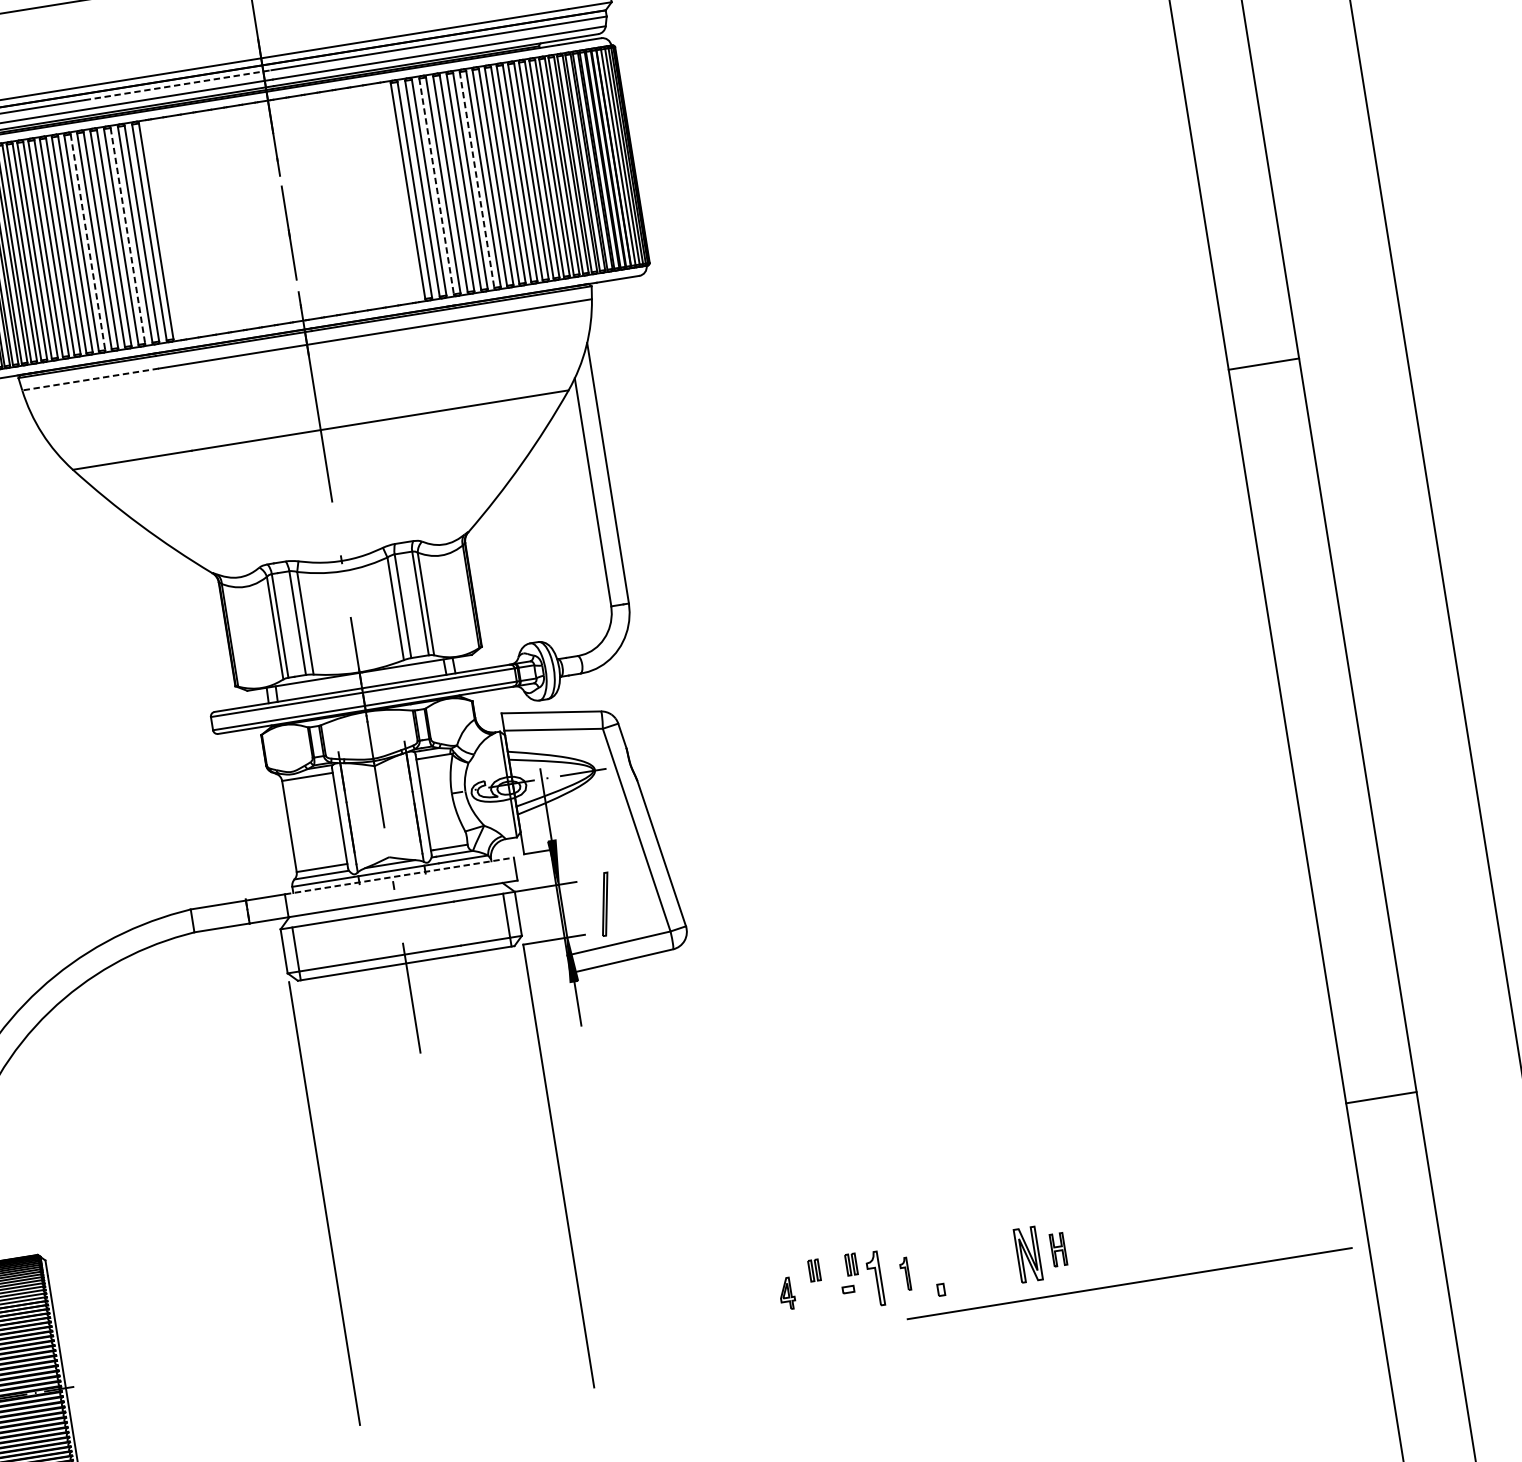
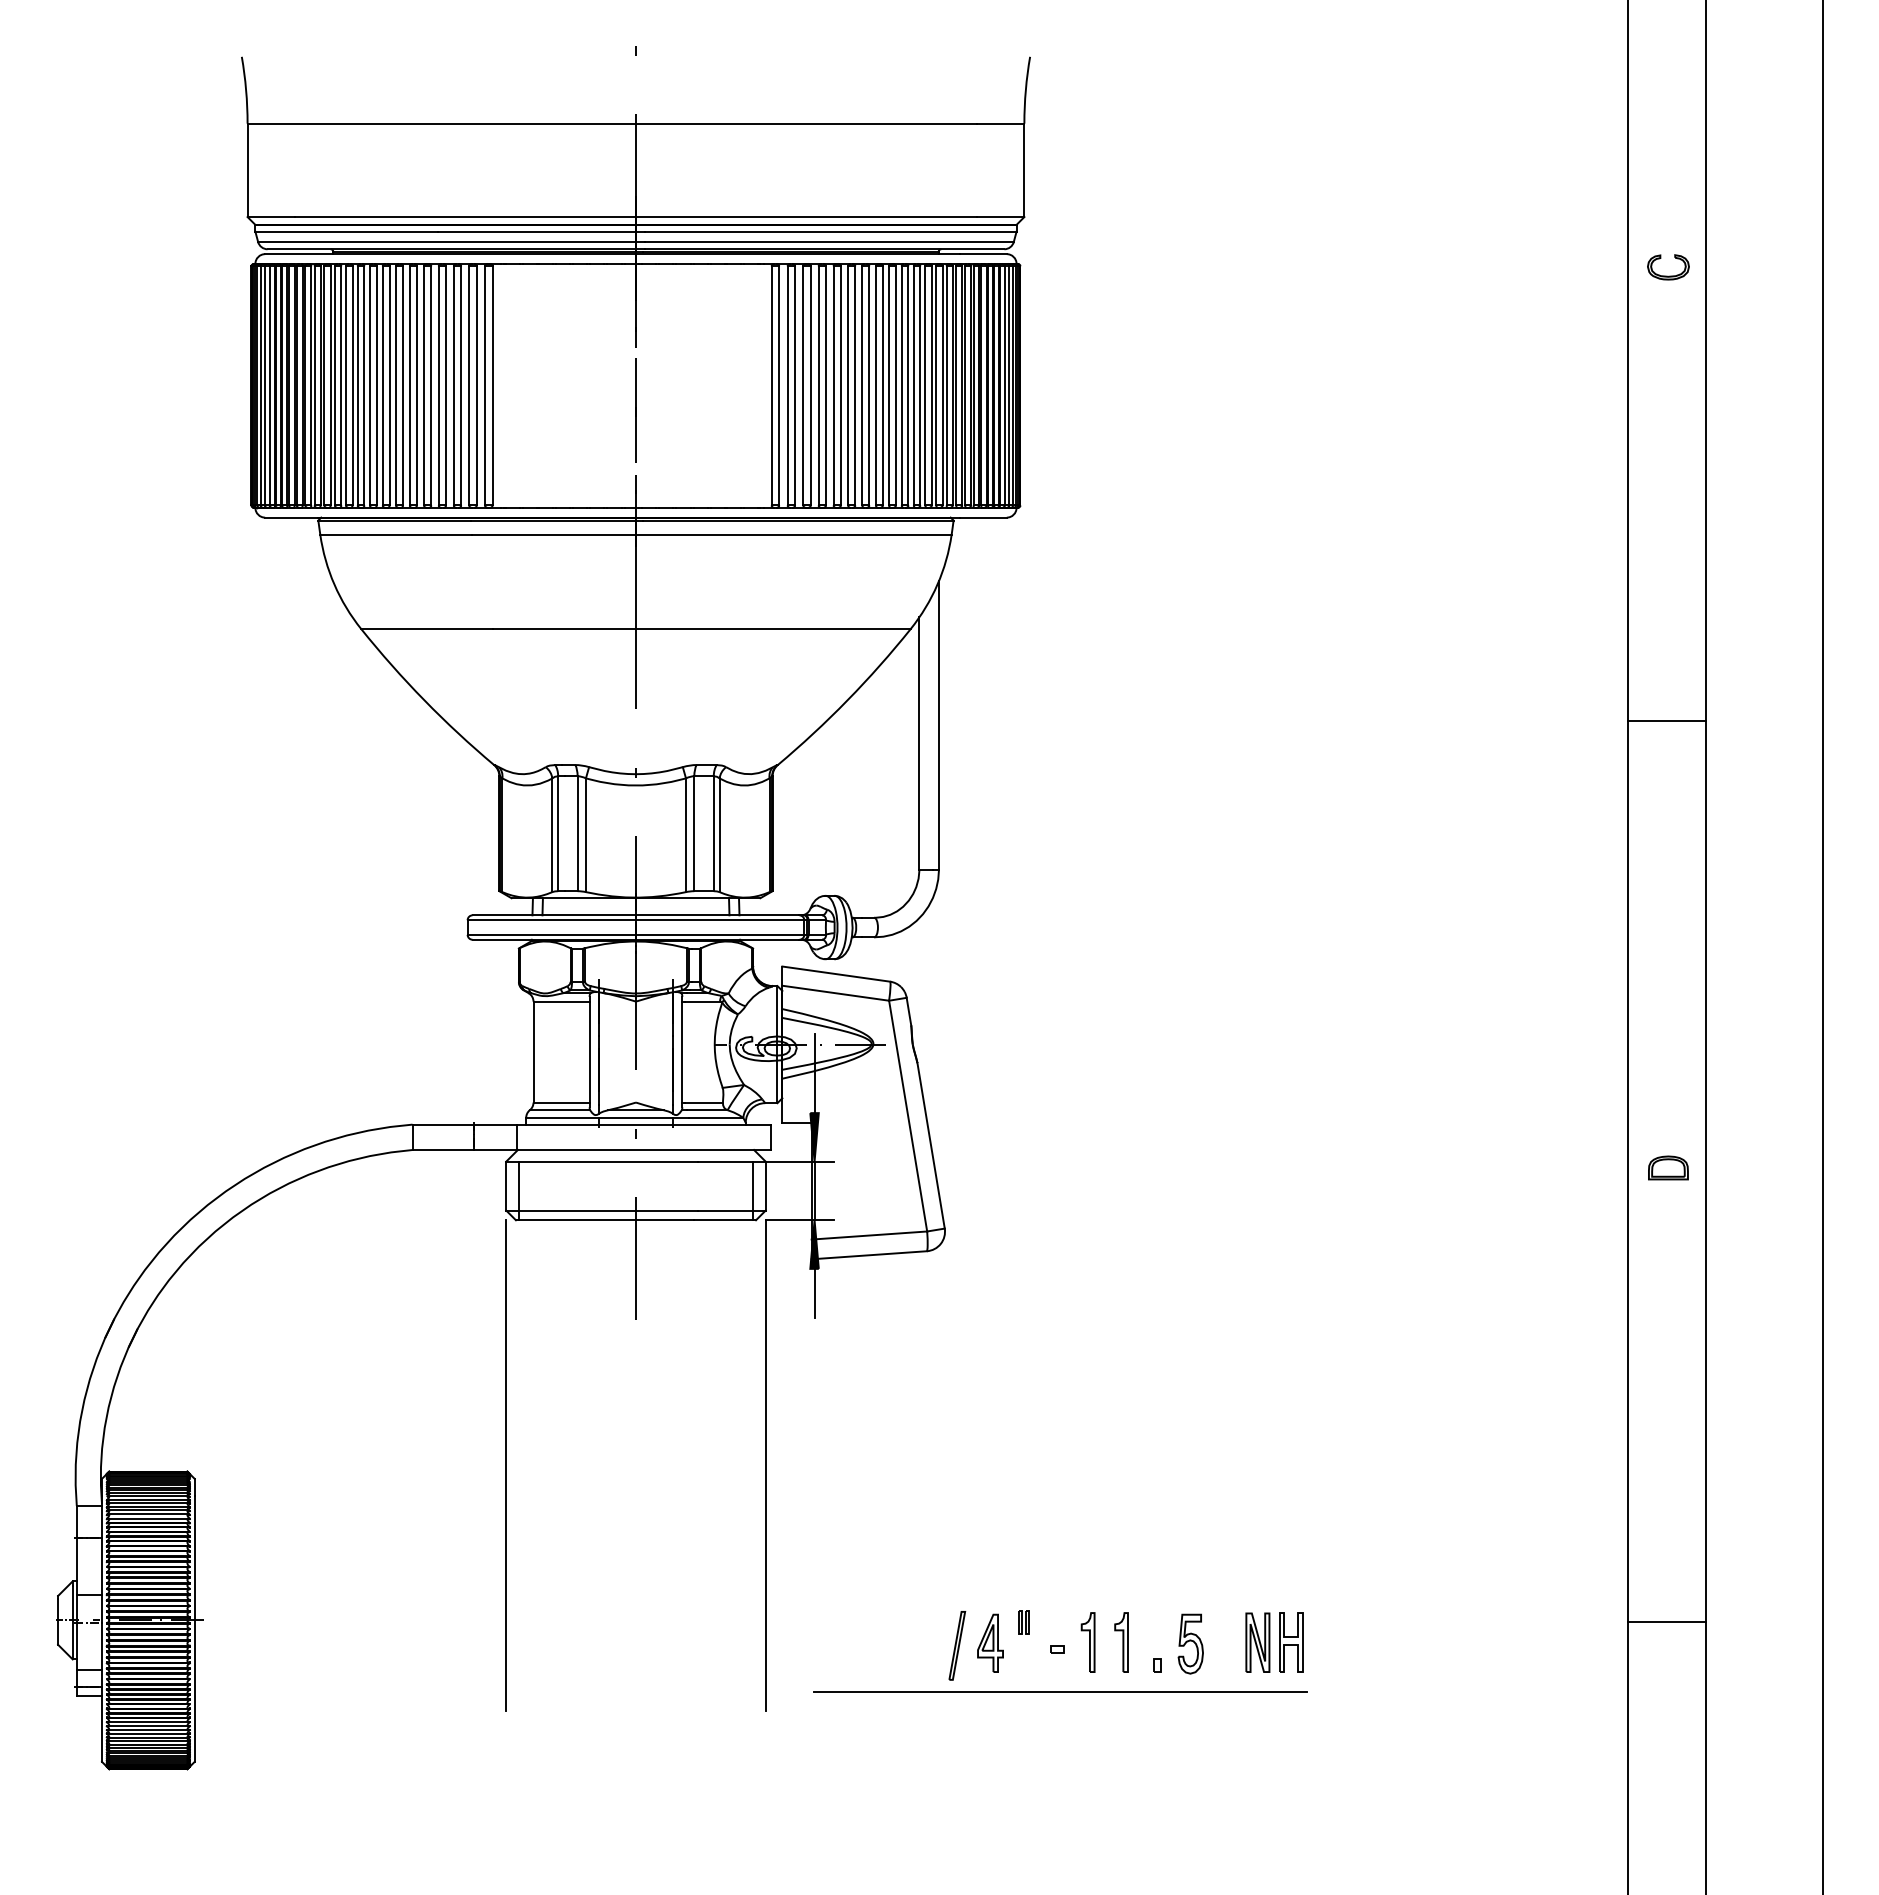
line: (178, 85) -> (541, 231), dashed -> solid
line: (477, 179) -> (848, 385), dashed -> solid
line: (436, 186) -> (803, 385), dashed -> solid
line: (128, 235) -> (461, 385), dashed -> solid
line: (87, 242) -> (416, 385), dashed -> solid
line: (91, 379) -> (396, 534), dashed -> solid
part: (1330, 766) -> (1668, 1167), added
line: (399, 875) -> (643, 1124), dashed -> solid
part: (605, 903) -> (957, 1645), moved
line: (1381, 1098) -> (1666, 1622), moved
part: (1058, 1249) -> (1291, 1642), size x1.67
part: (850, 1264) -> (1064, 1622), removed
part: (967, 1265) -> (1190, 1643), added
part: (905, 1274) -> (1121, 1642), size x1.67
line: (1129, 1283) -> (1060, 1691), moved
part: (787, 1293) -> (990, 1642), size x1.67

